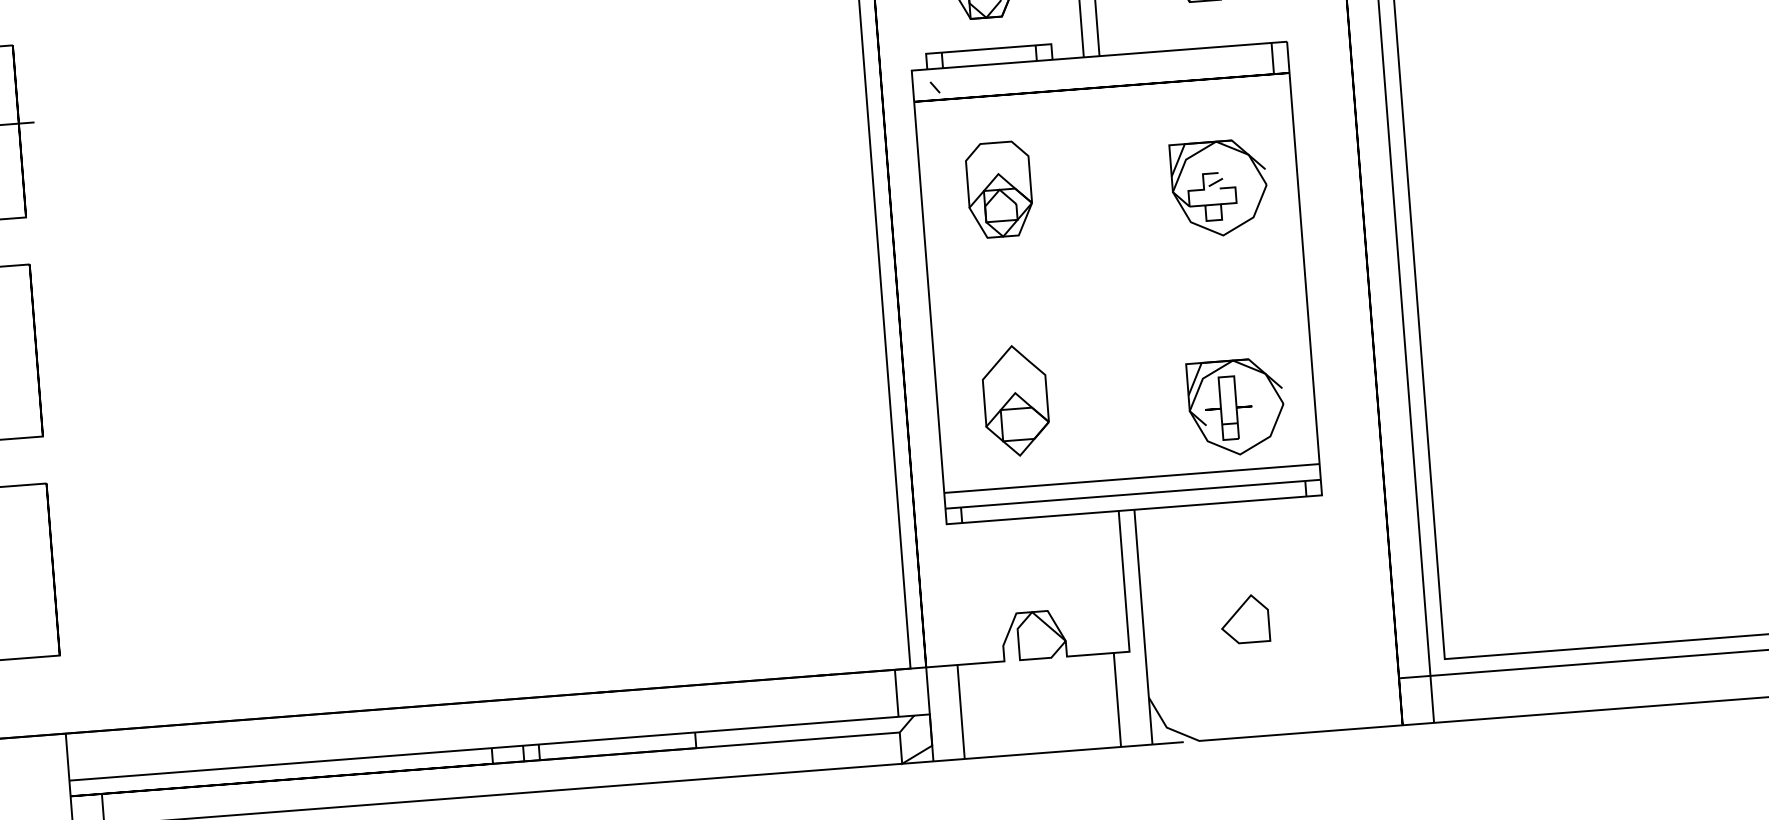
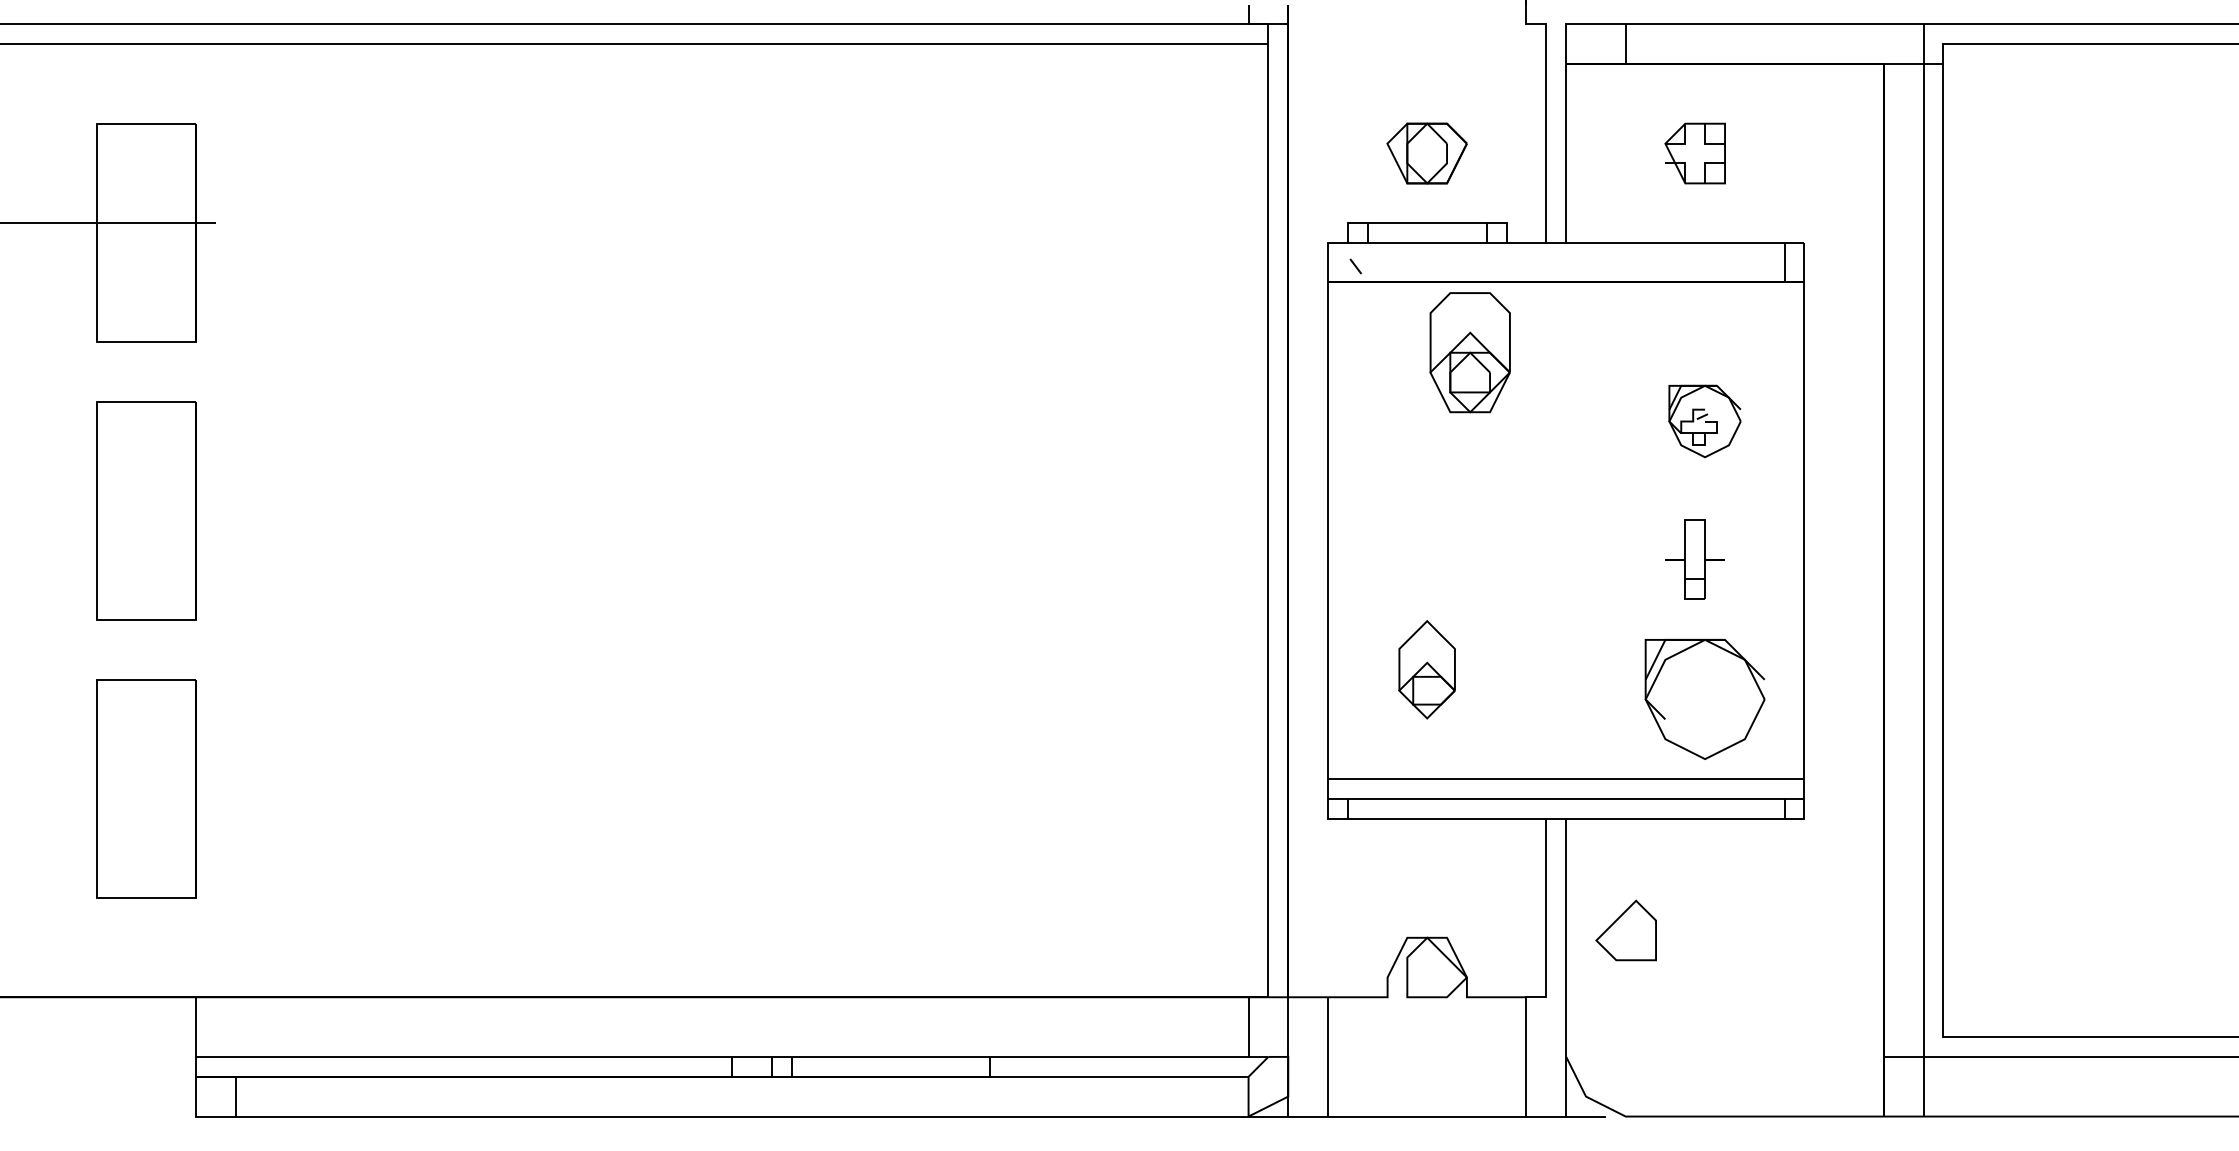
part: (1219, 188) -> (1704, 421), size x0.6
part: (999, 189) -> (1469, 352), moved
part: (1015, 400) -> (1426, 669), size x0.7
part: (1228, 408) -> (1694, 559), moved
part: (1244, 619) -> (1625, 930), moved

